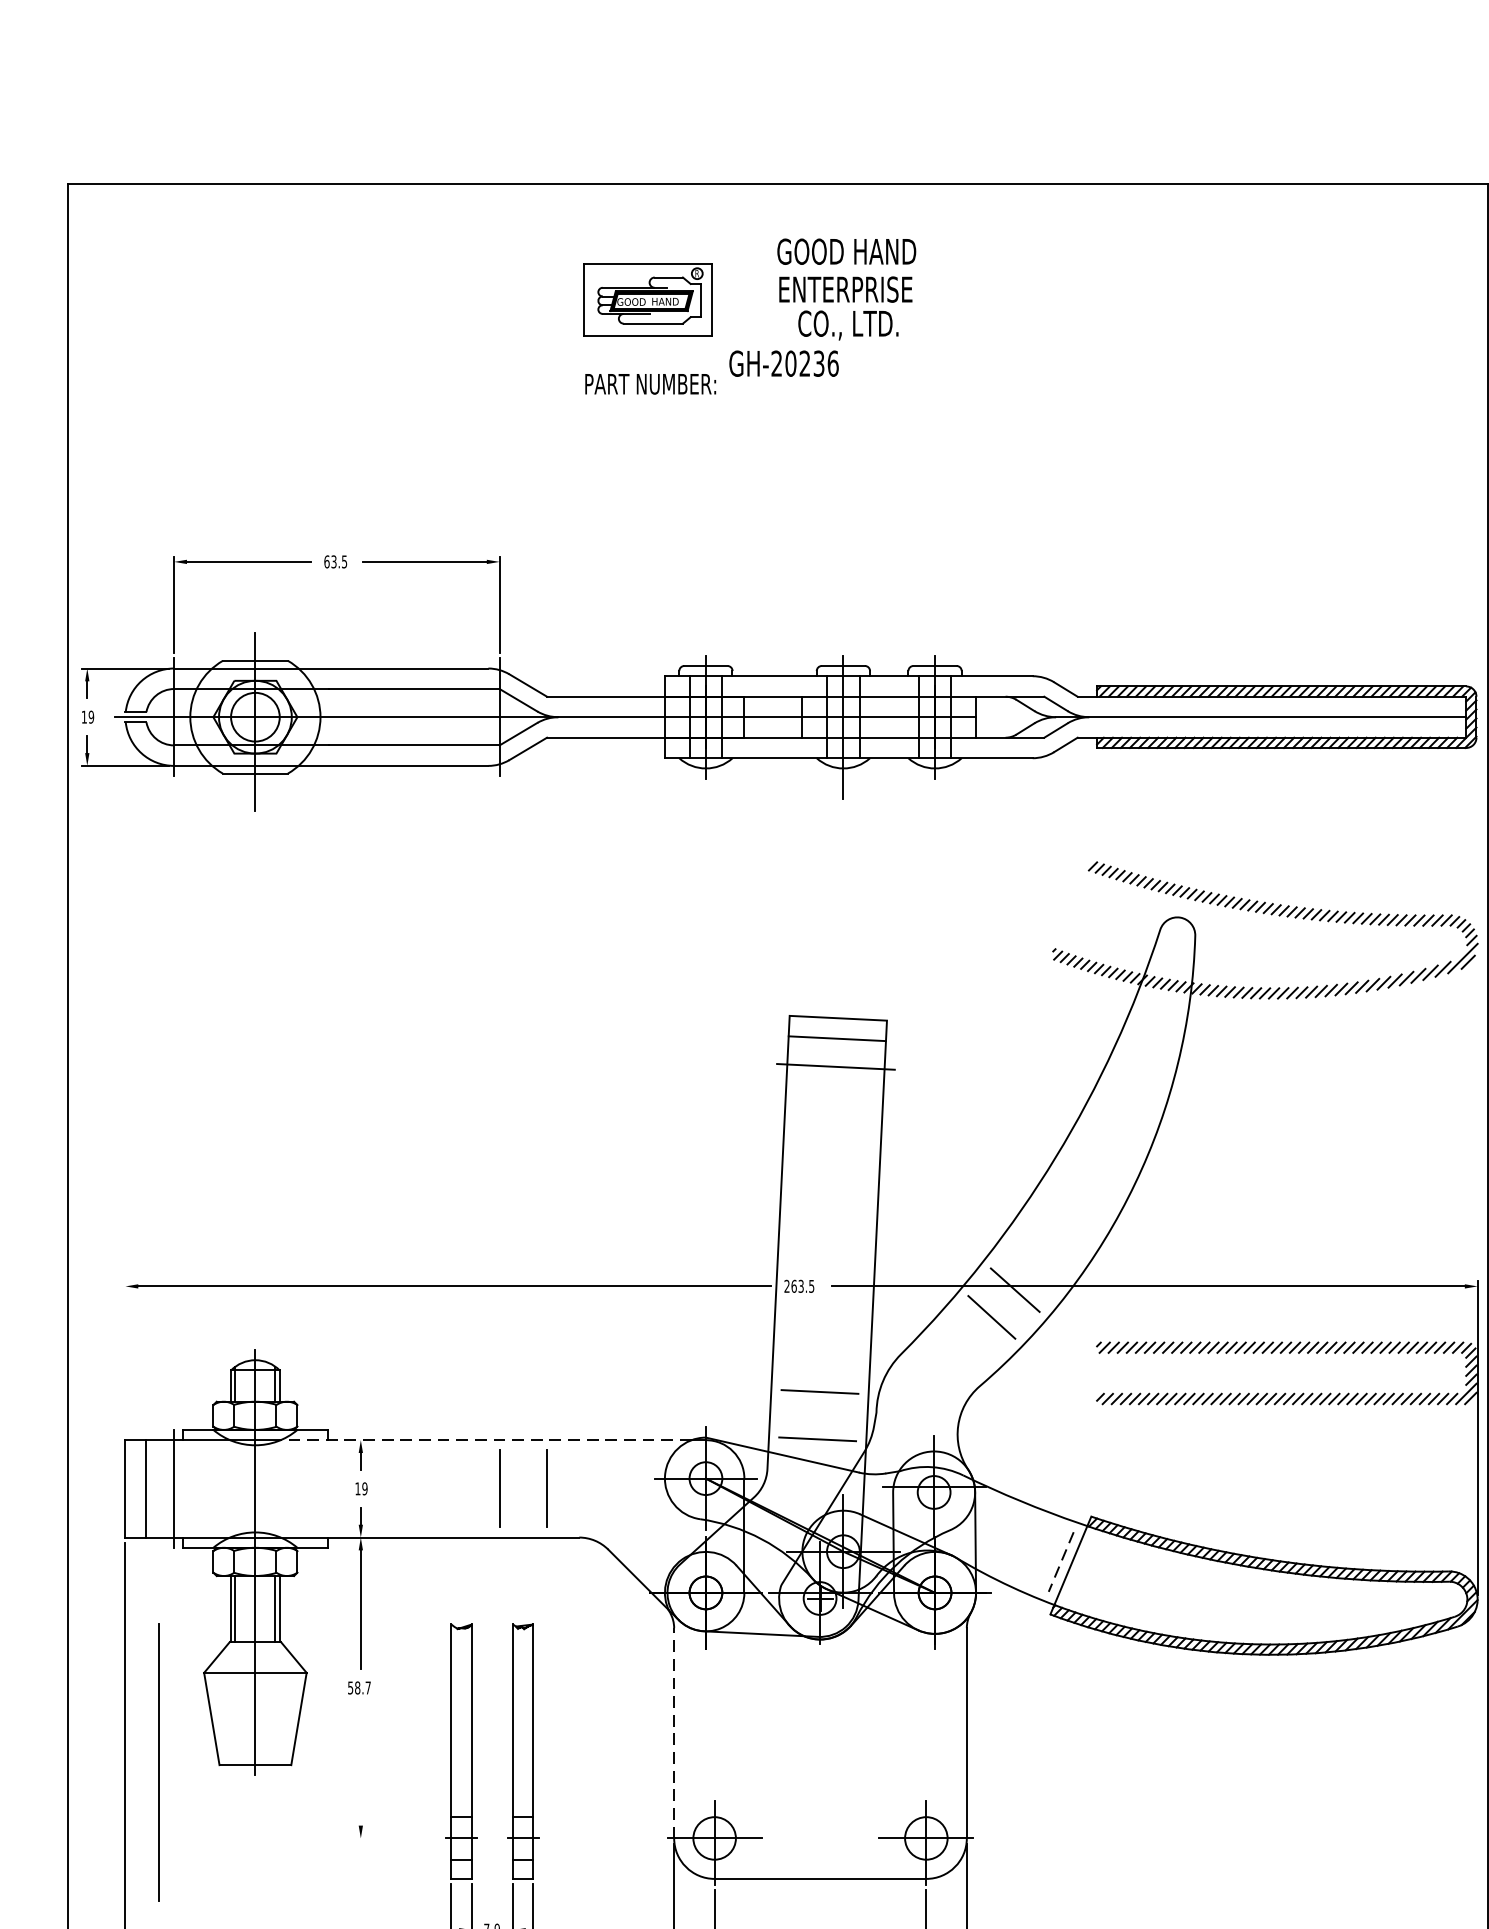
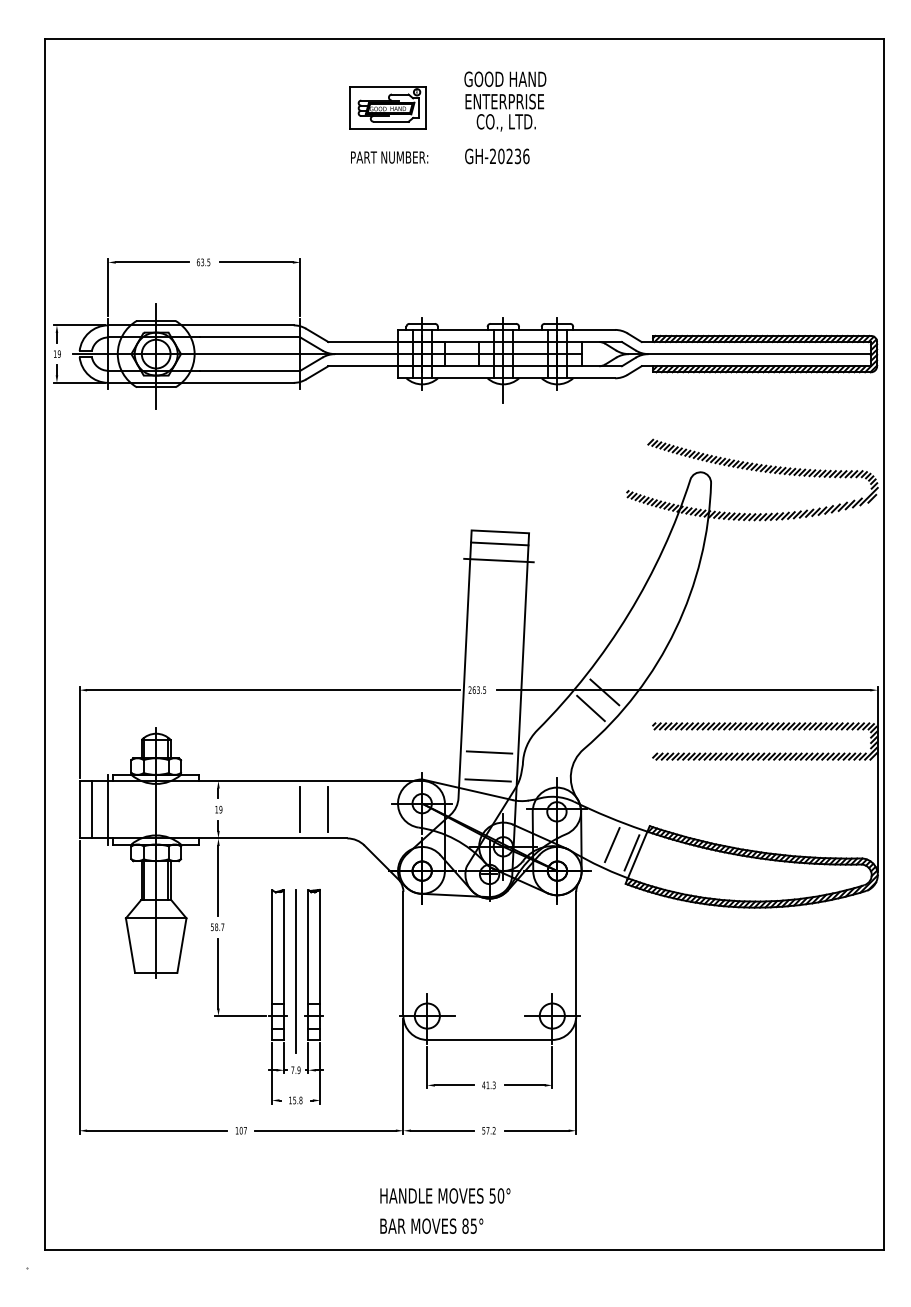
text: (784, 363) -> (497, 156), moved
line: (125, 1358) -> (79, 732), added
line: (484, 1439) -> (291, 780), dashed -> solid
line: (1026, 1549) -> (611, 845), added
line: (1060, 1563) -> (631, 853), dashed -> solid
line: (674, 1732) -> (403, 953), dashed -> solid
line: (157, 1762) -> (295, 971), moved
line: (360, 1766) -> (218, 973), added
line: (398, 1839) -> (240, 1016), added

